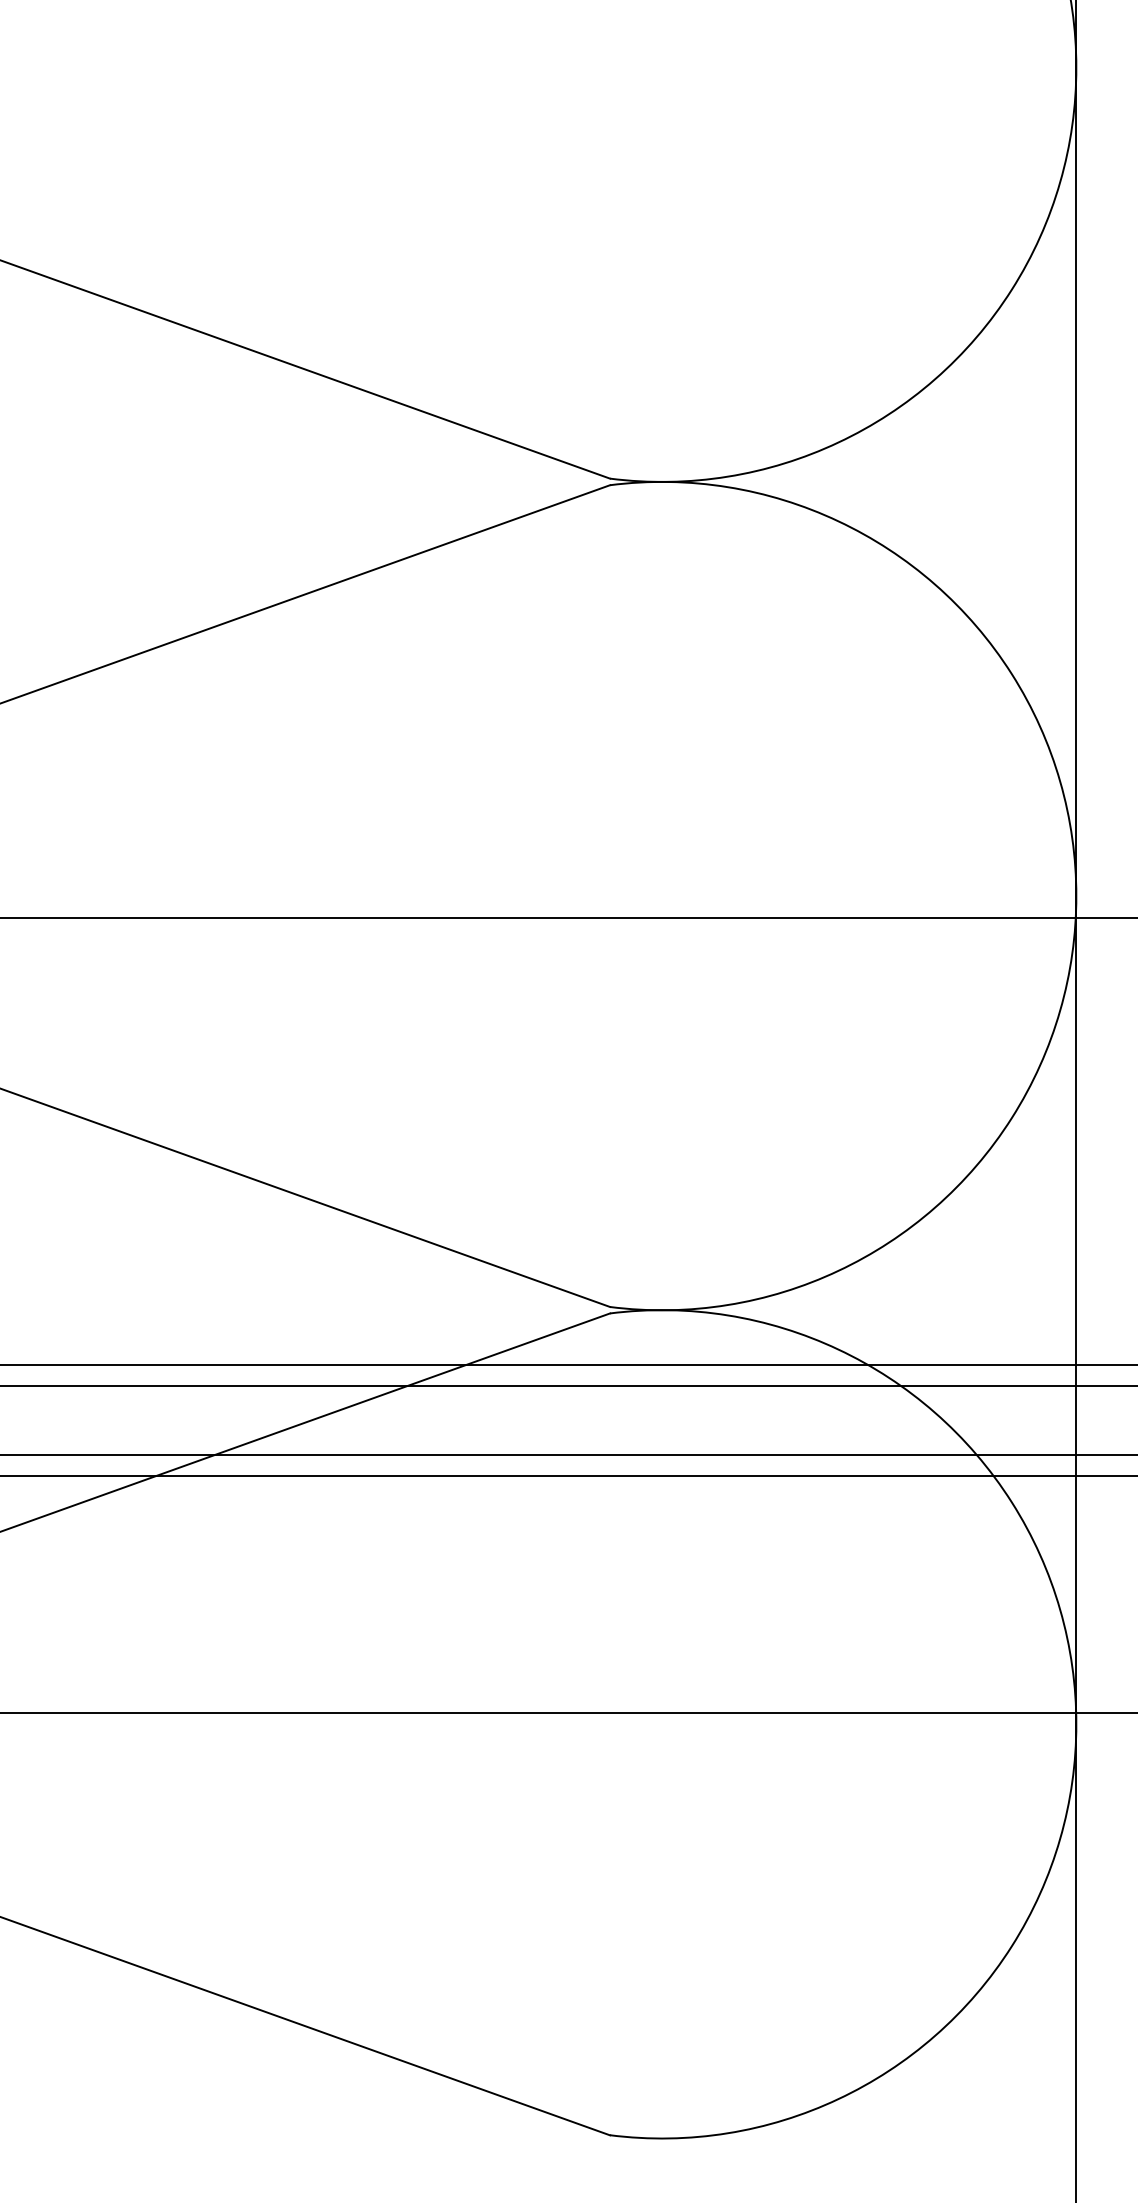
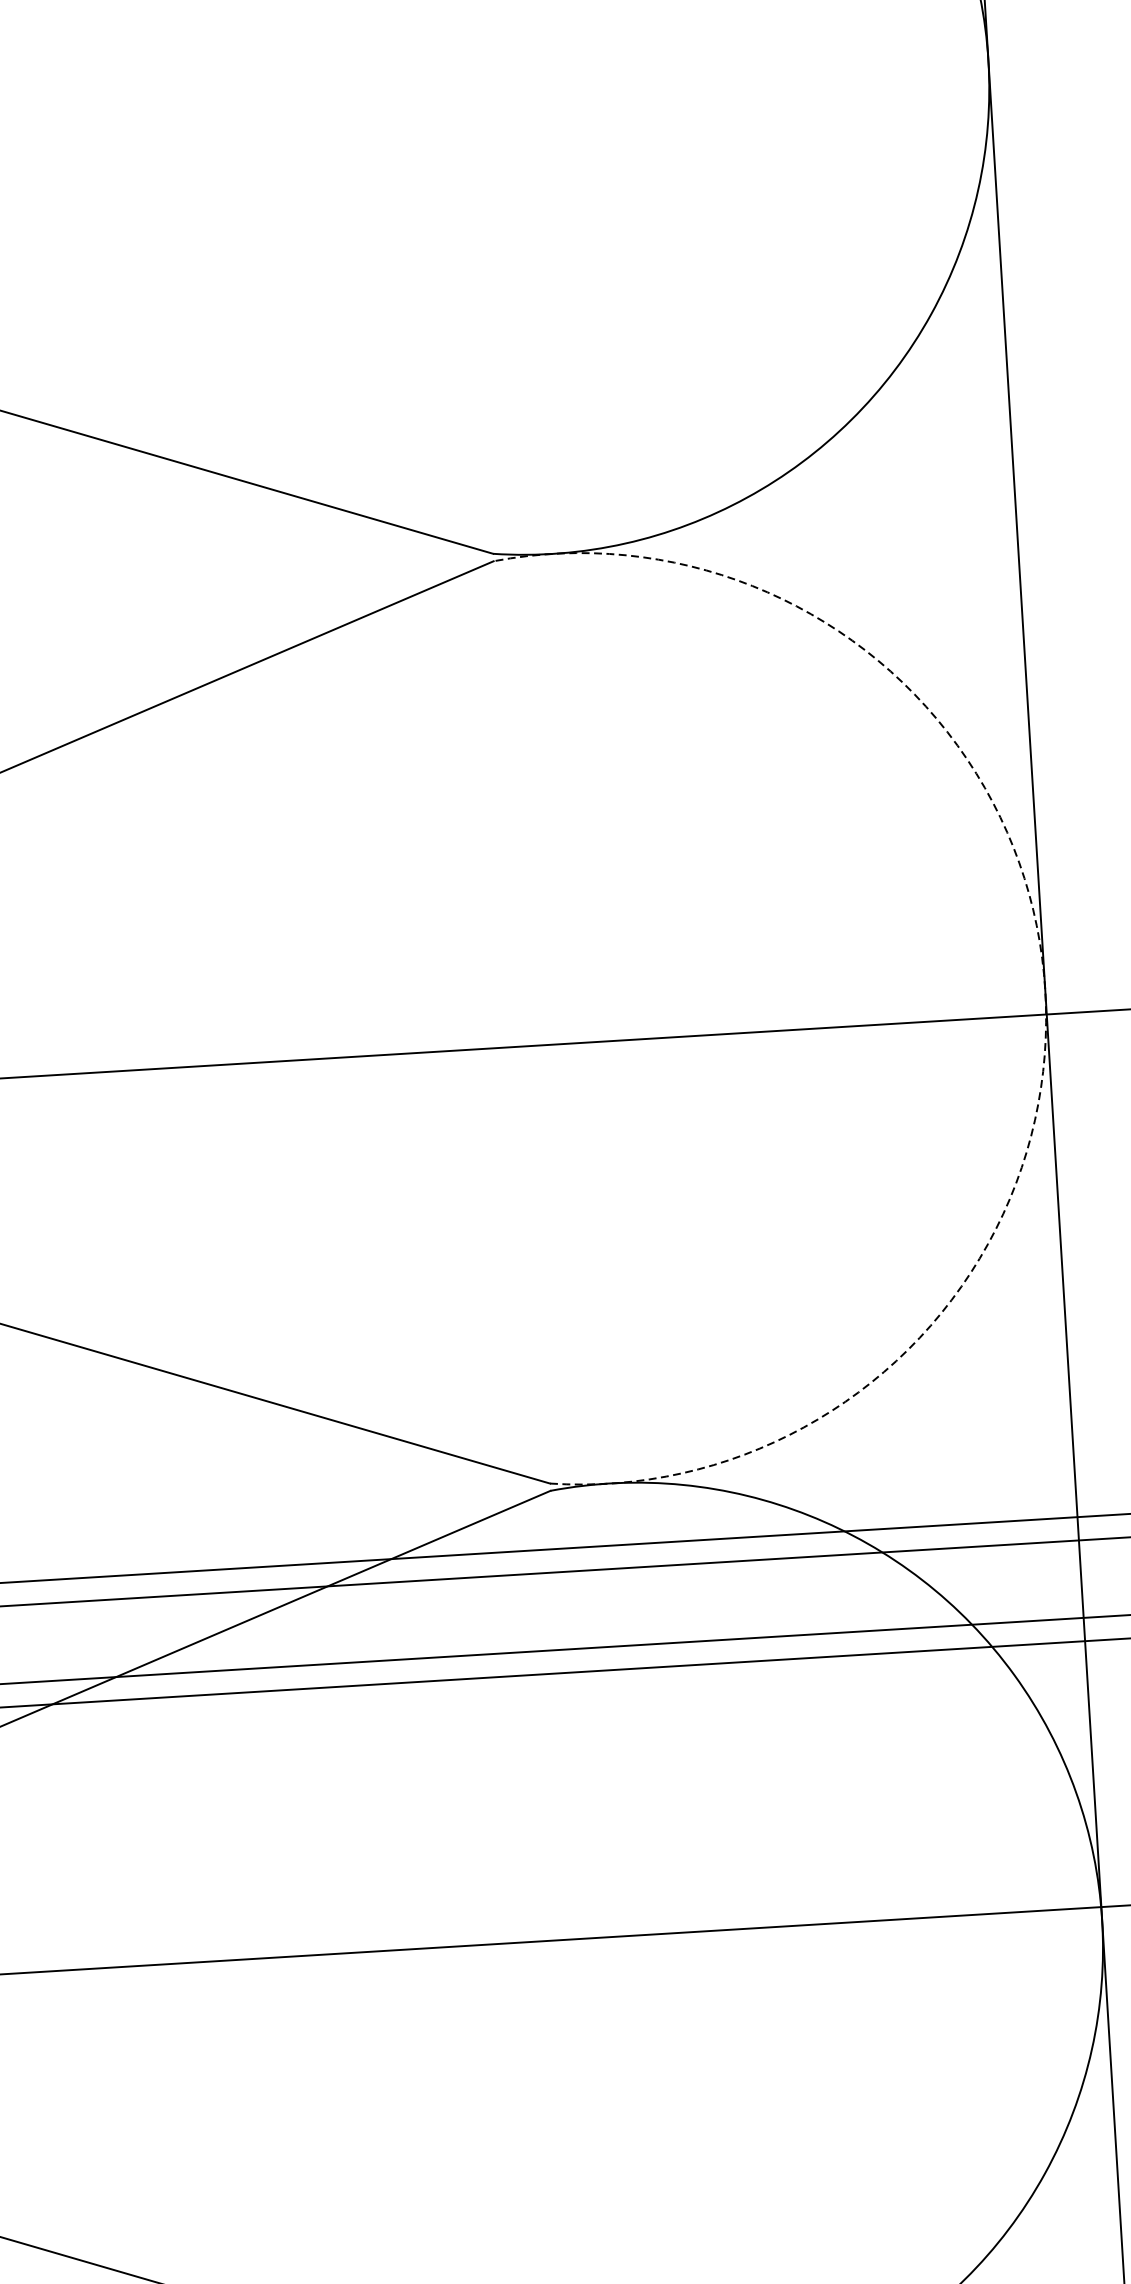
arc: (1076, 896) -> (1045, 990), solid -> dashed

